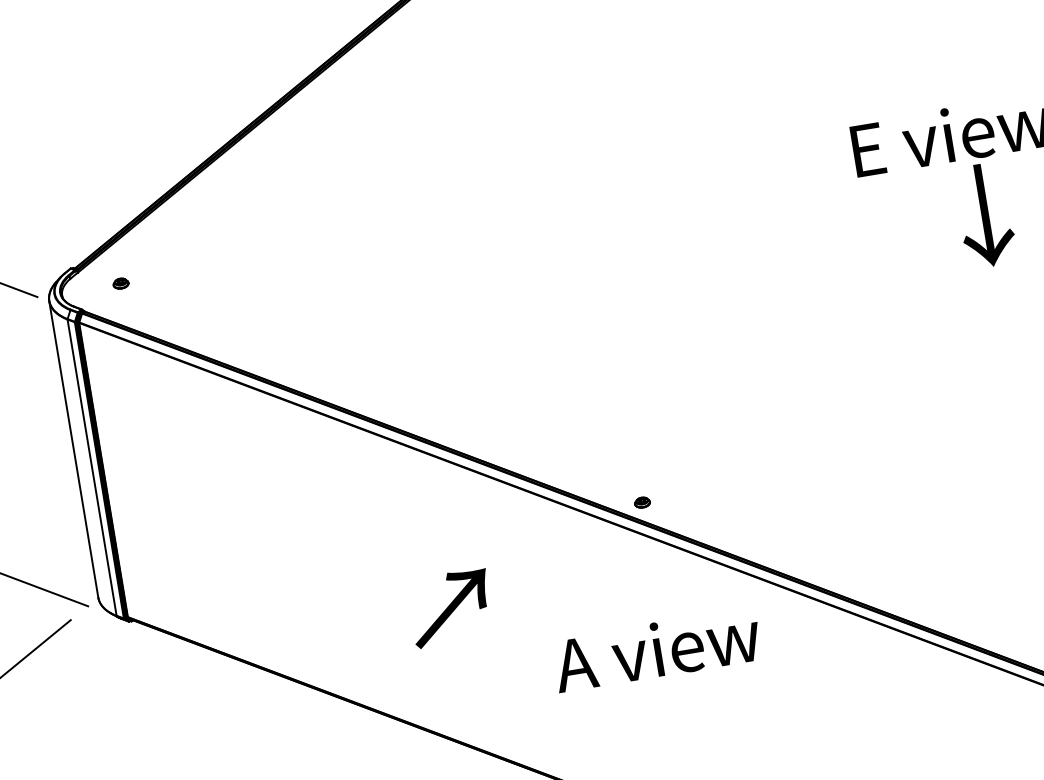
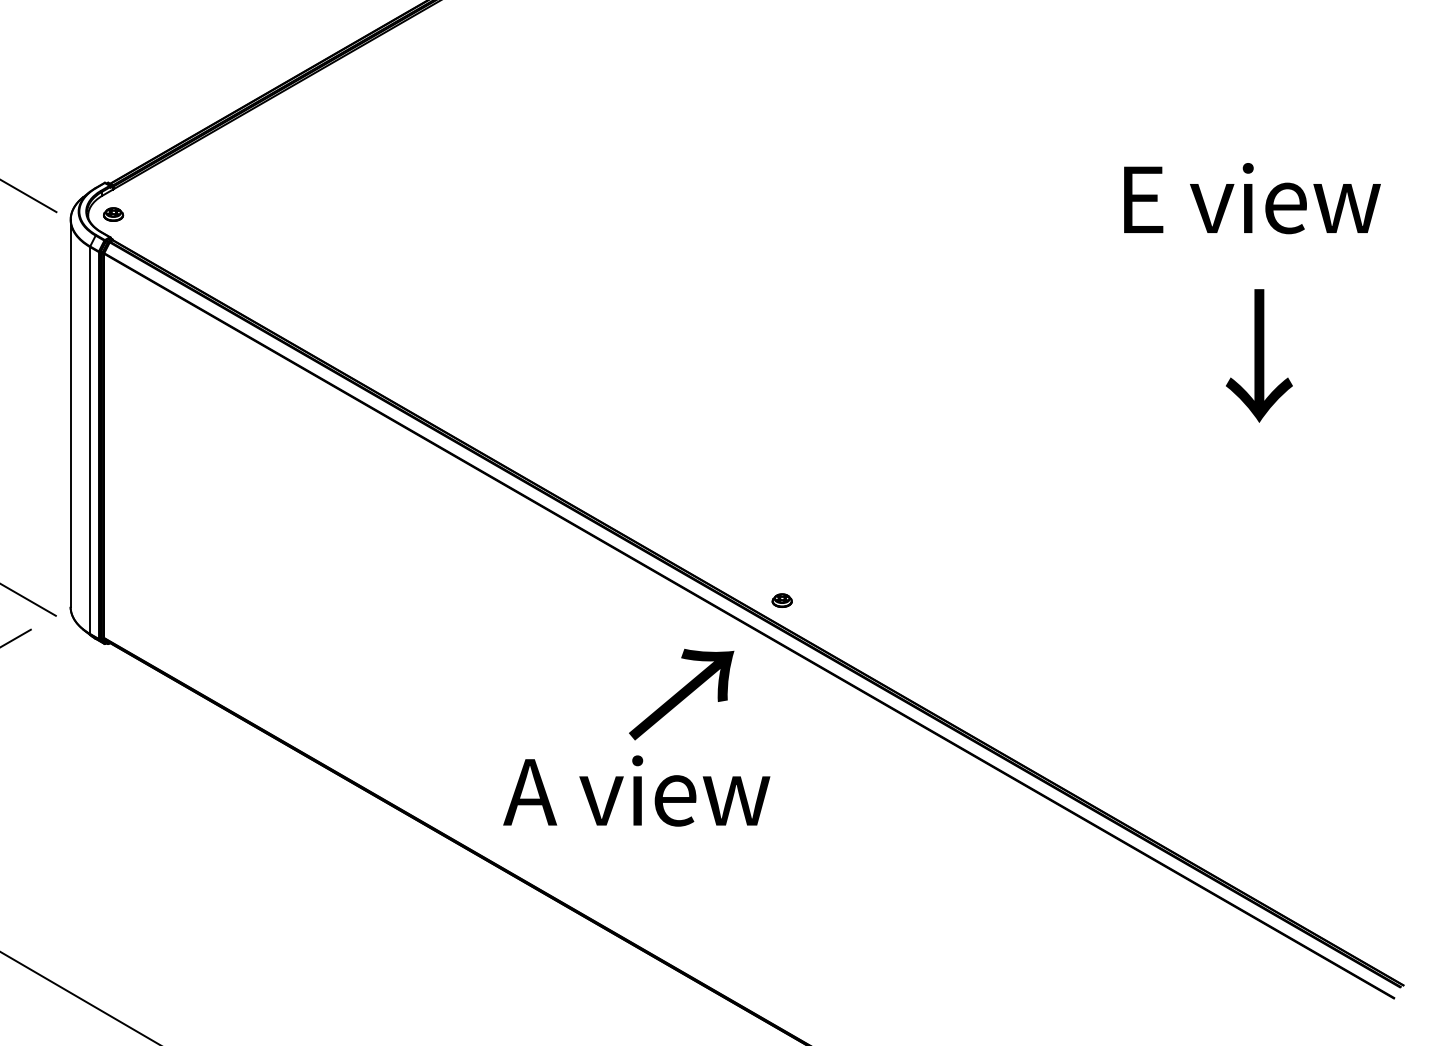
text: (985, 215) -> (1259, 355), moved
part: (120, 283) -> (113, 214), moved
text: (450, 608) -> (681, 694), moved
text: (656, 649) -> (636, 790), moved

